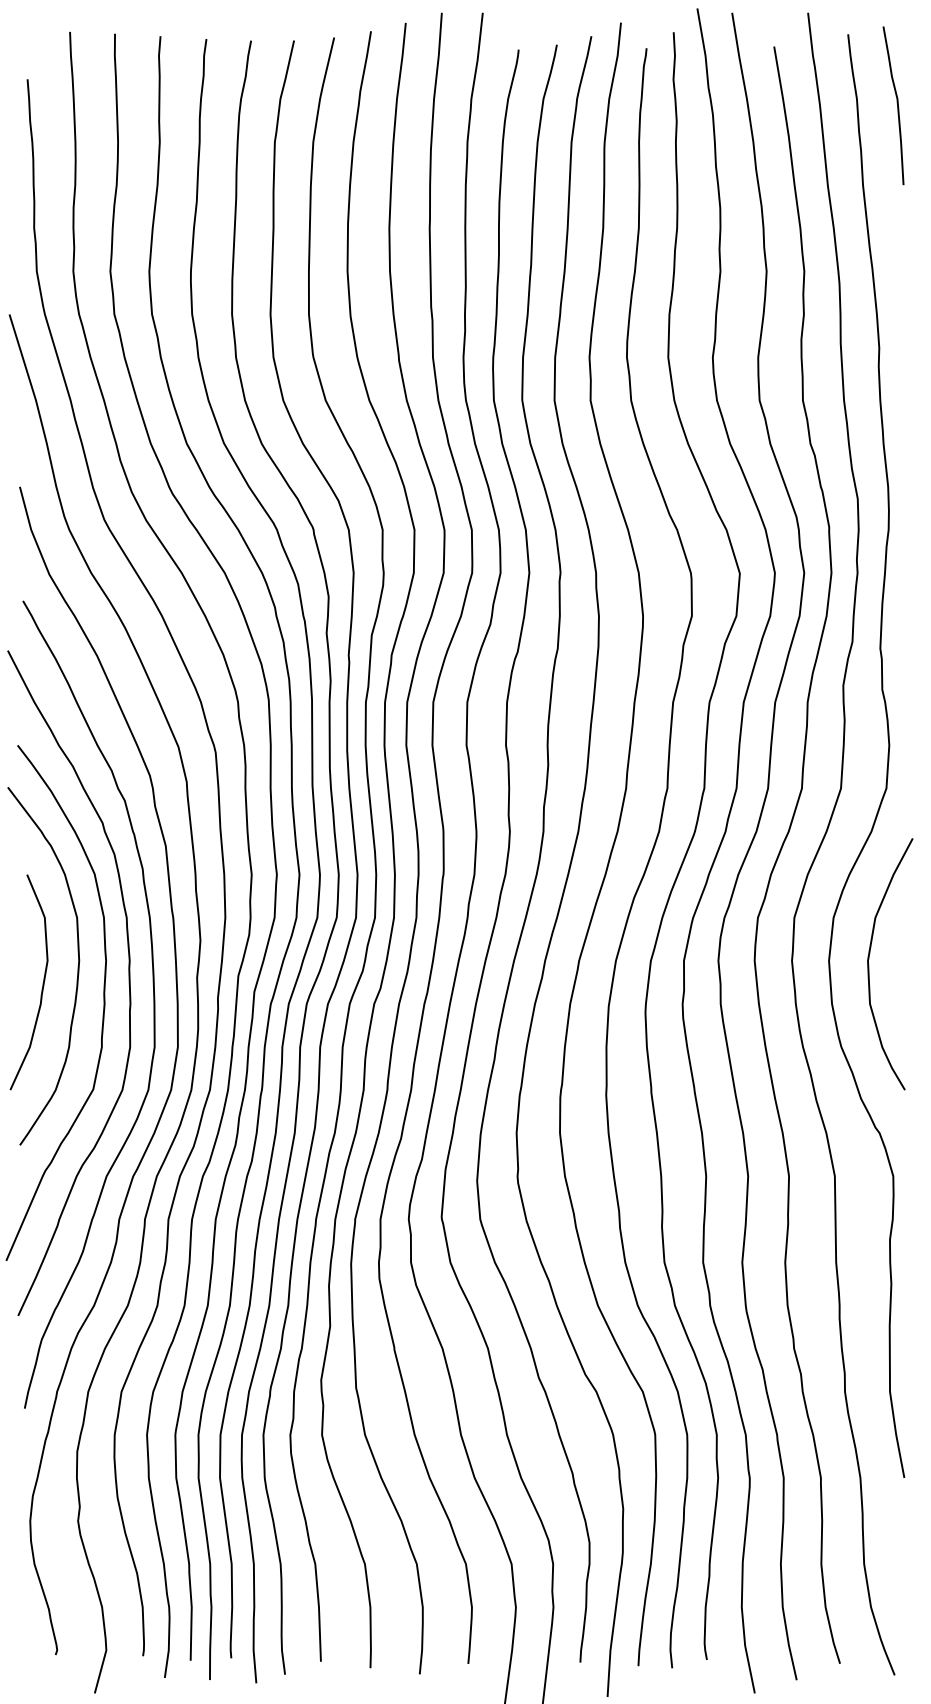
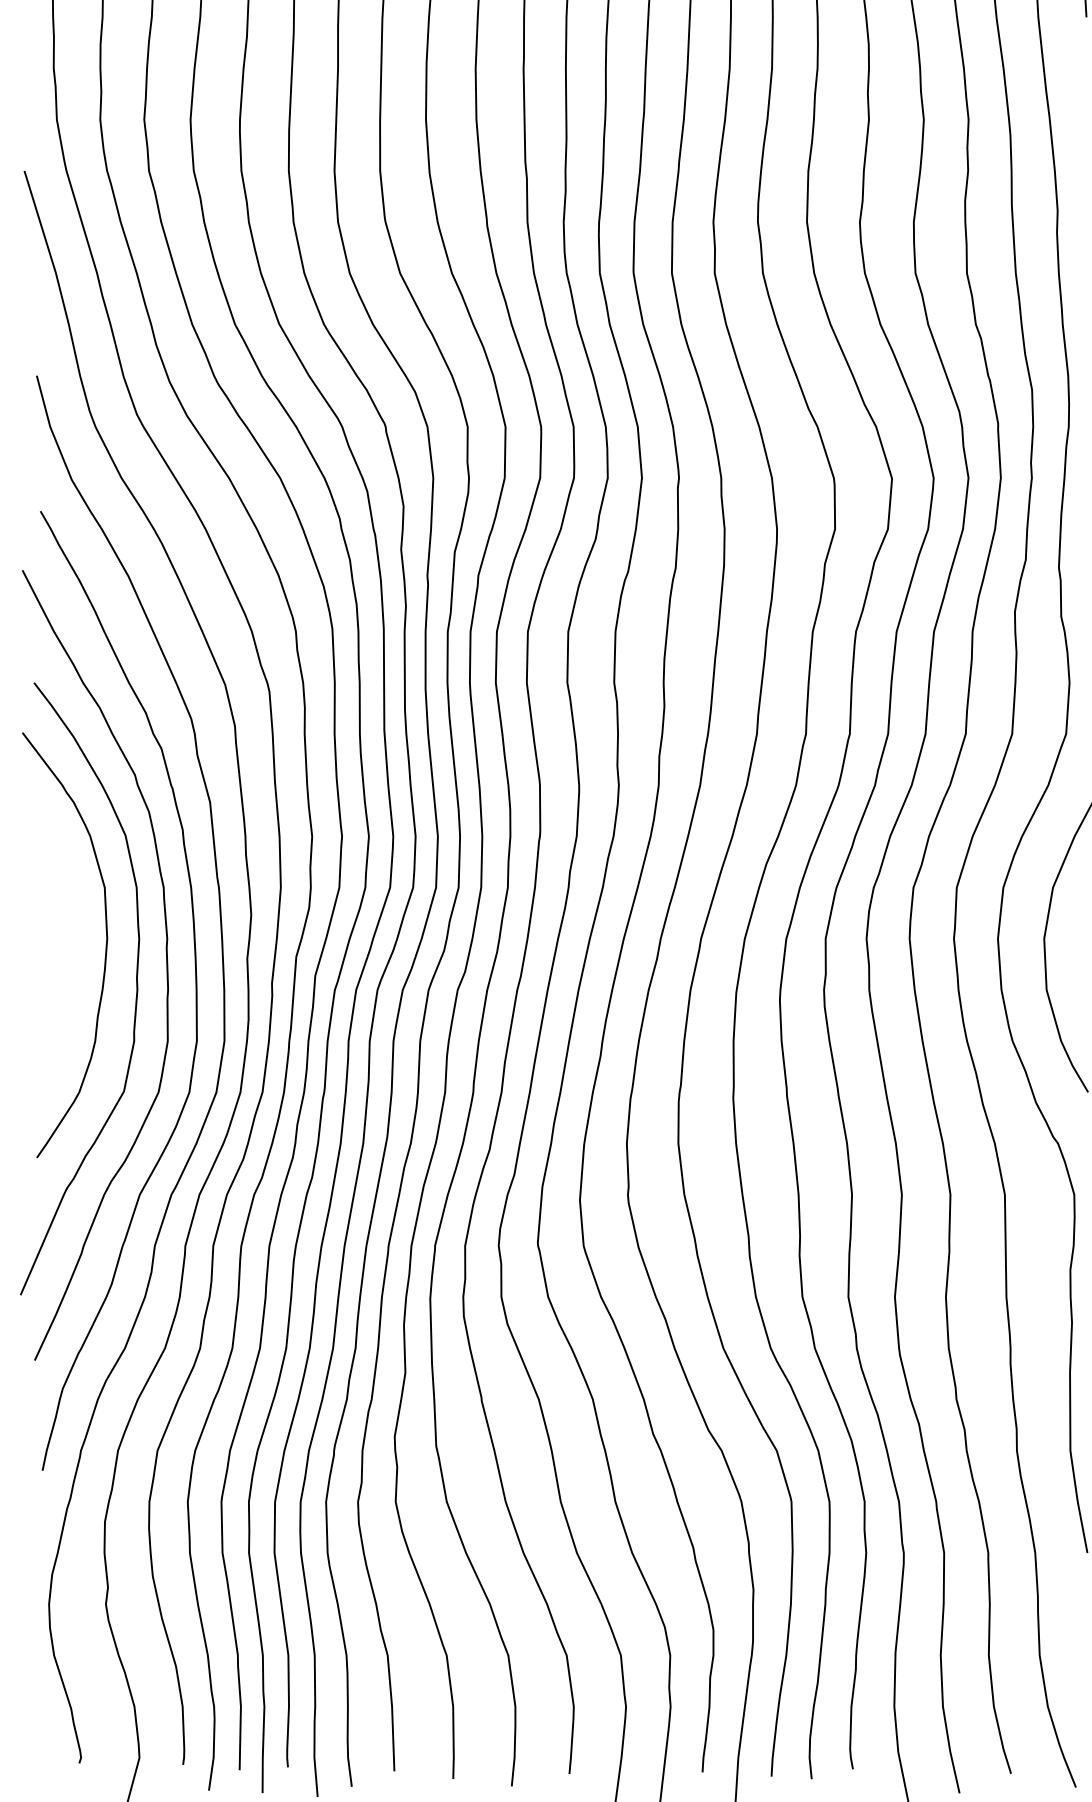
curve: (42, 983) -> (63, 965), removed

